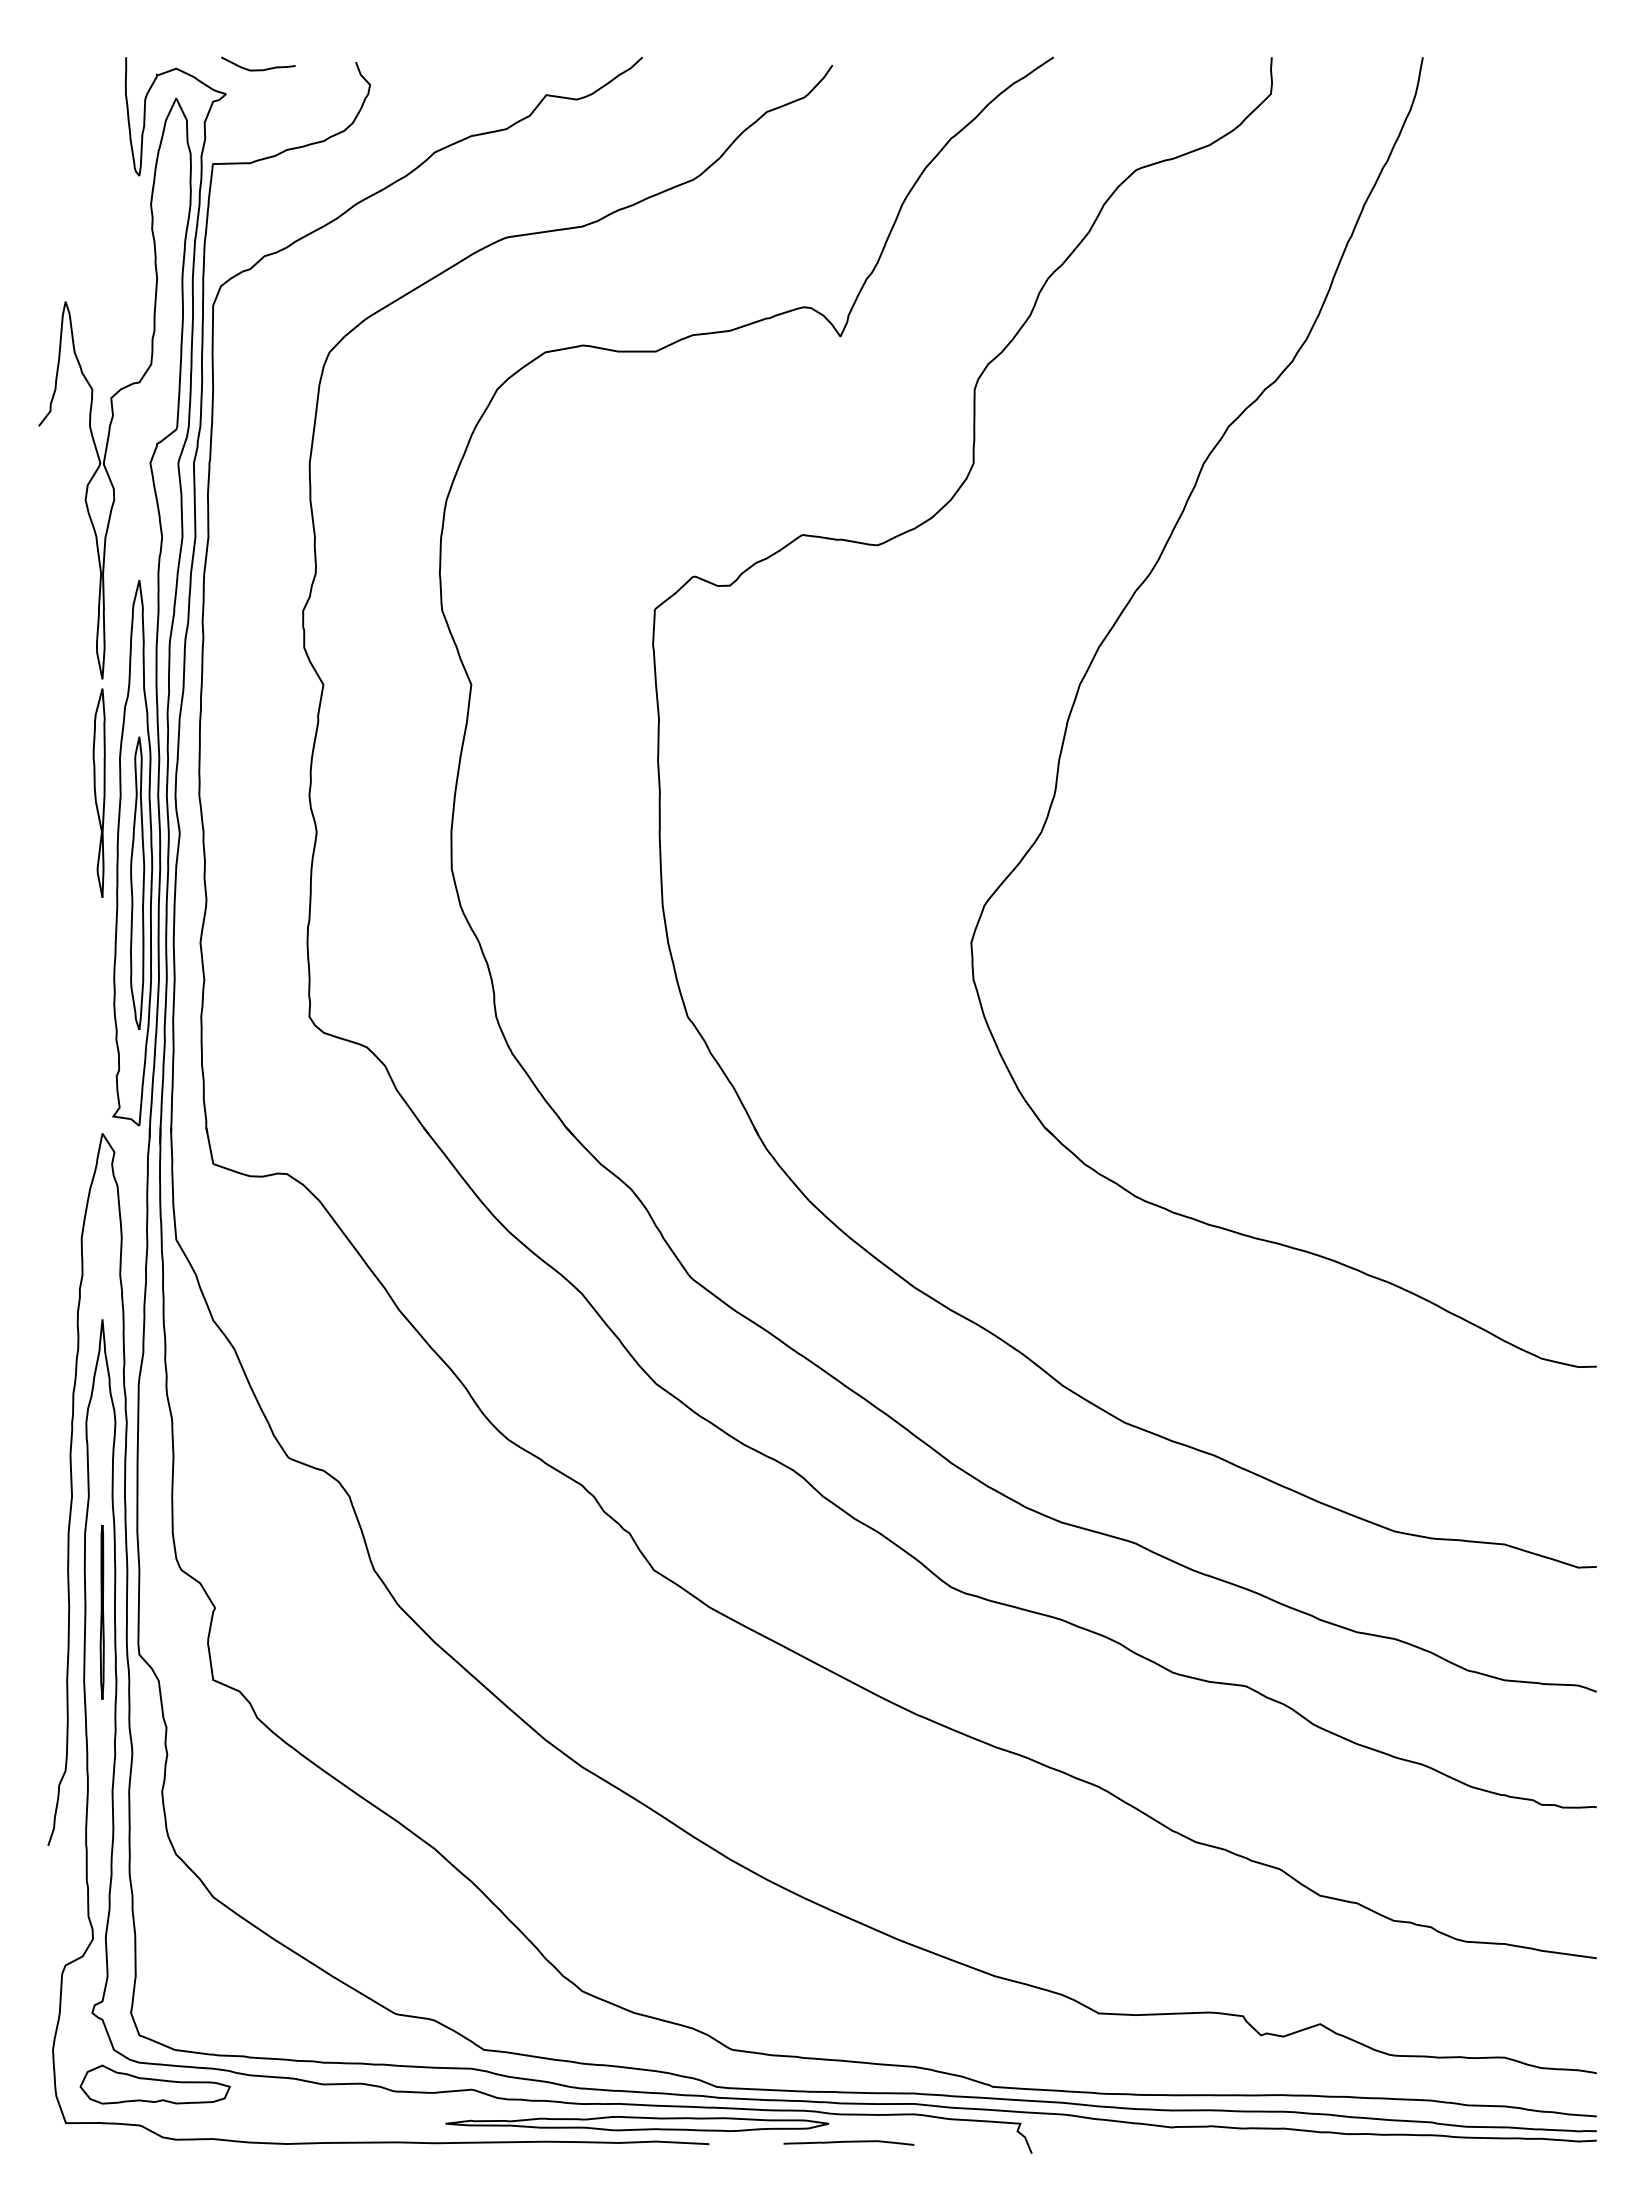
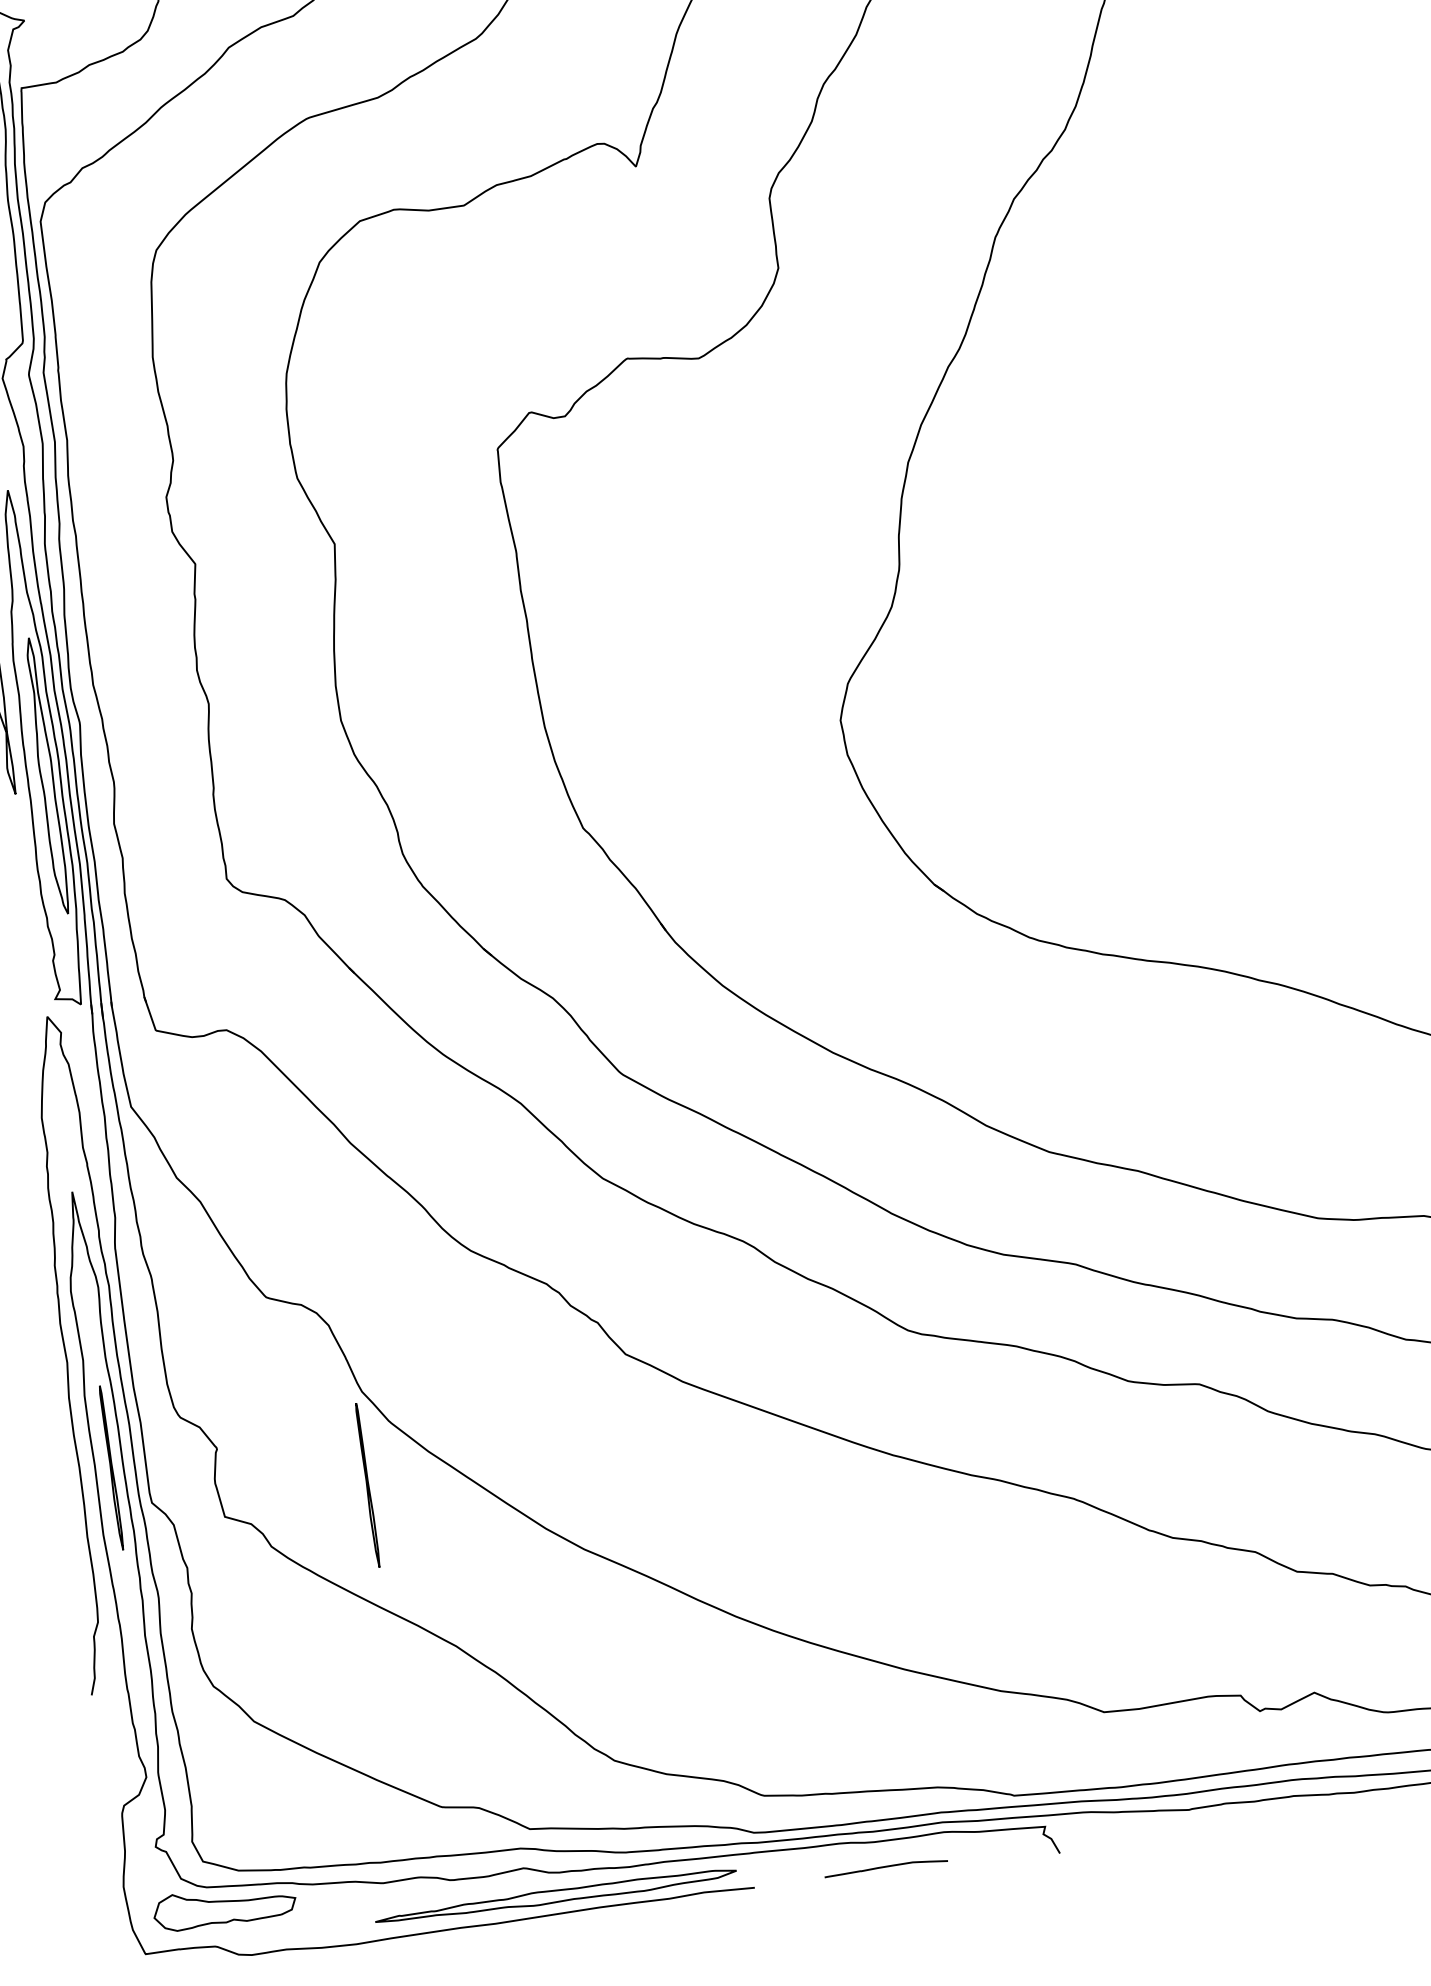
part: (365, 1668) -> (366, 1485), added
part: (637, 2123) -> (556, 1896), moved

